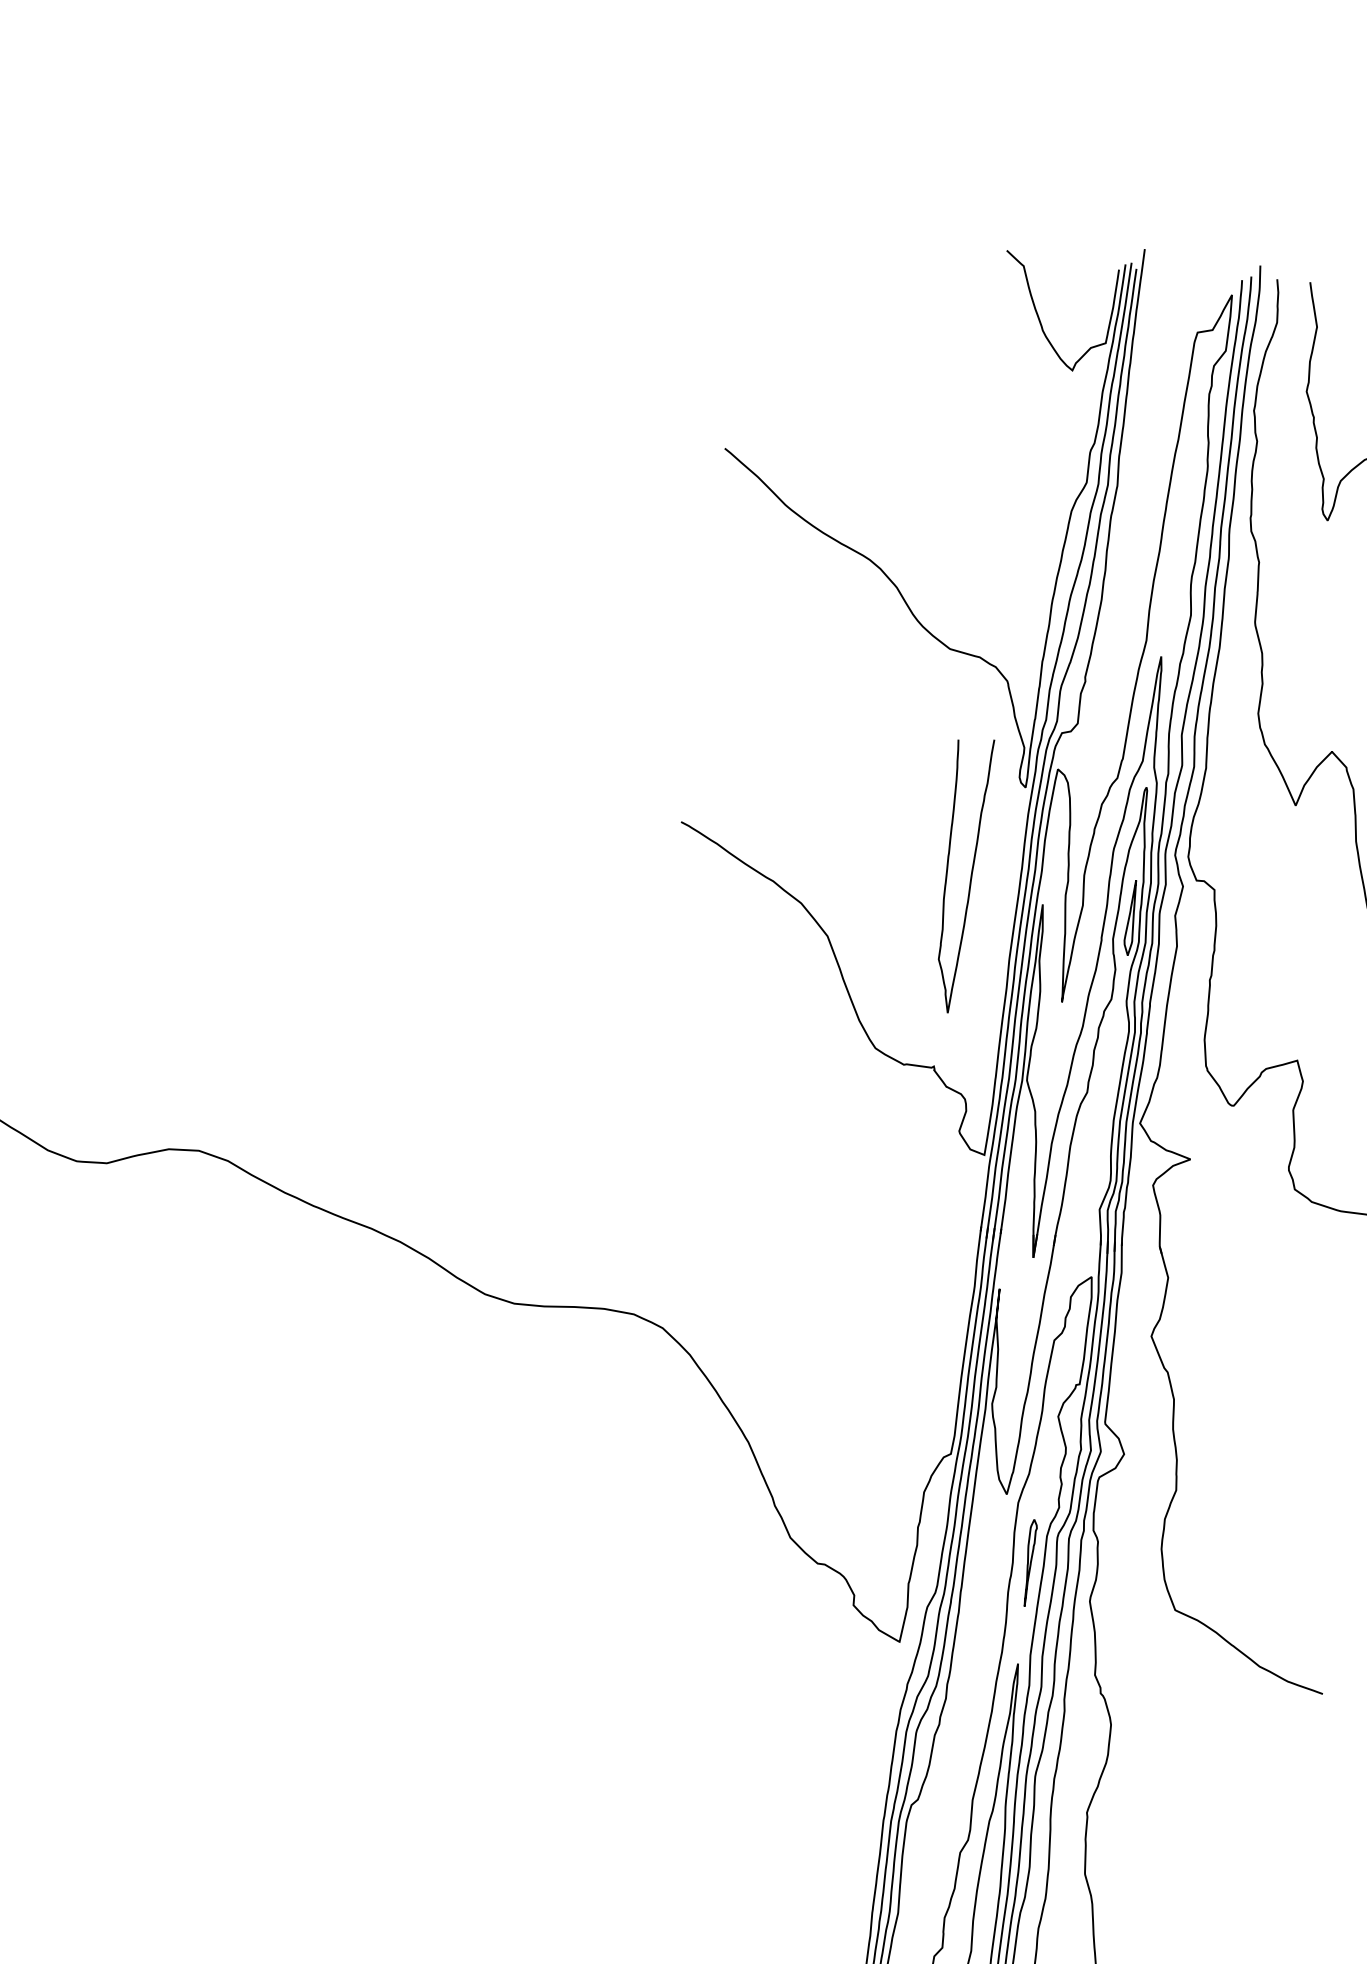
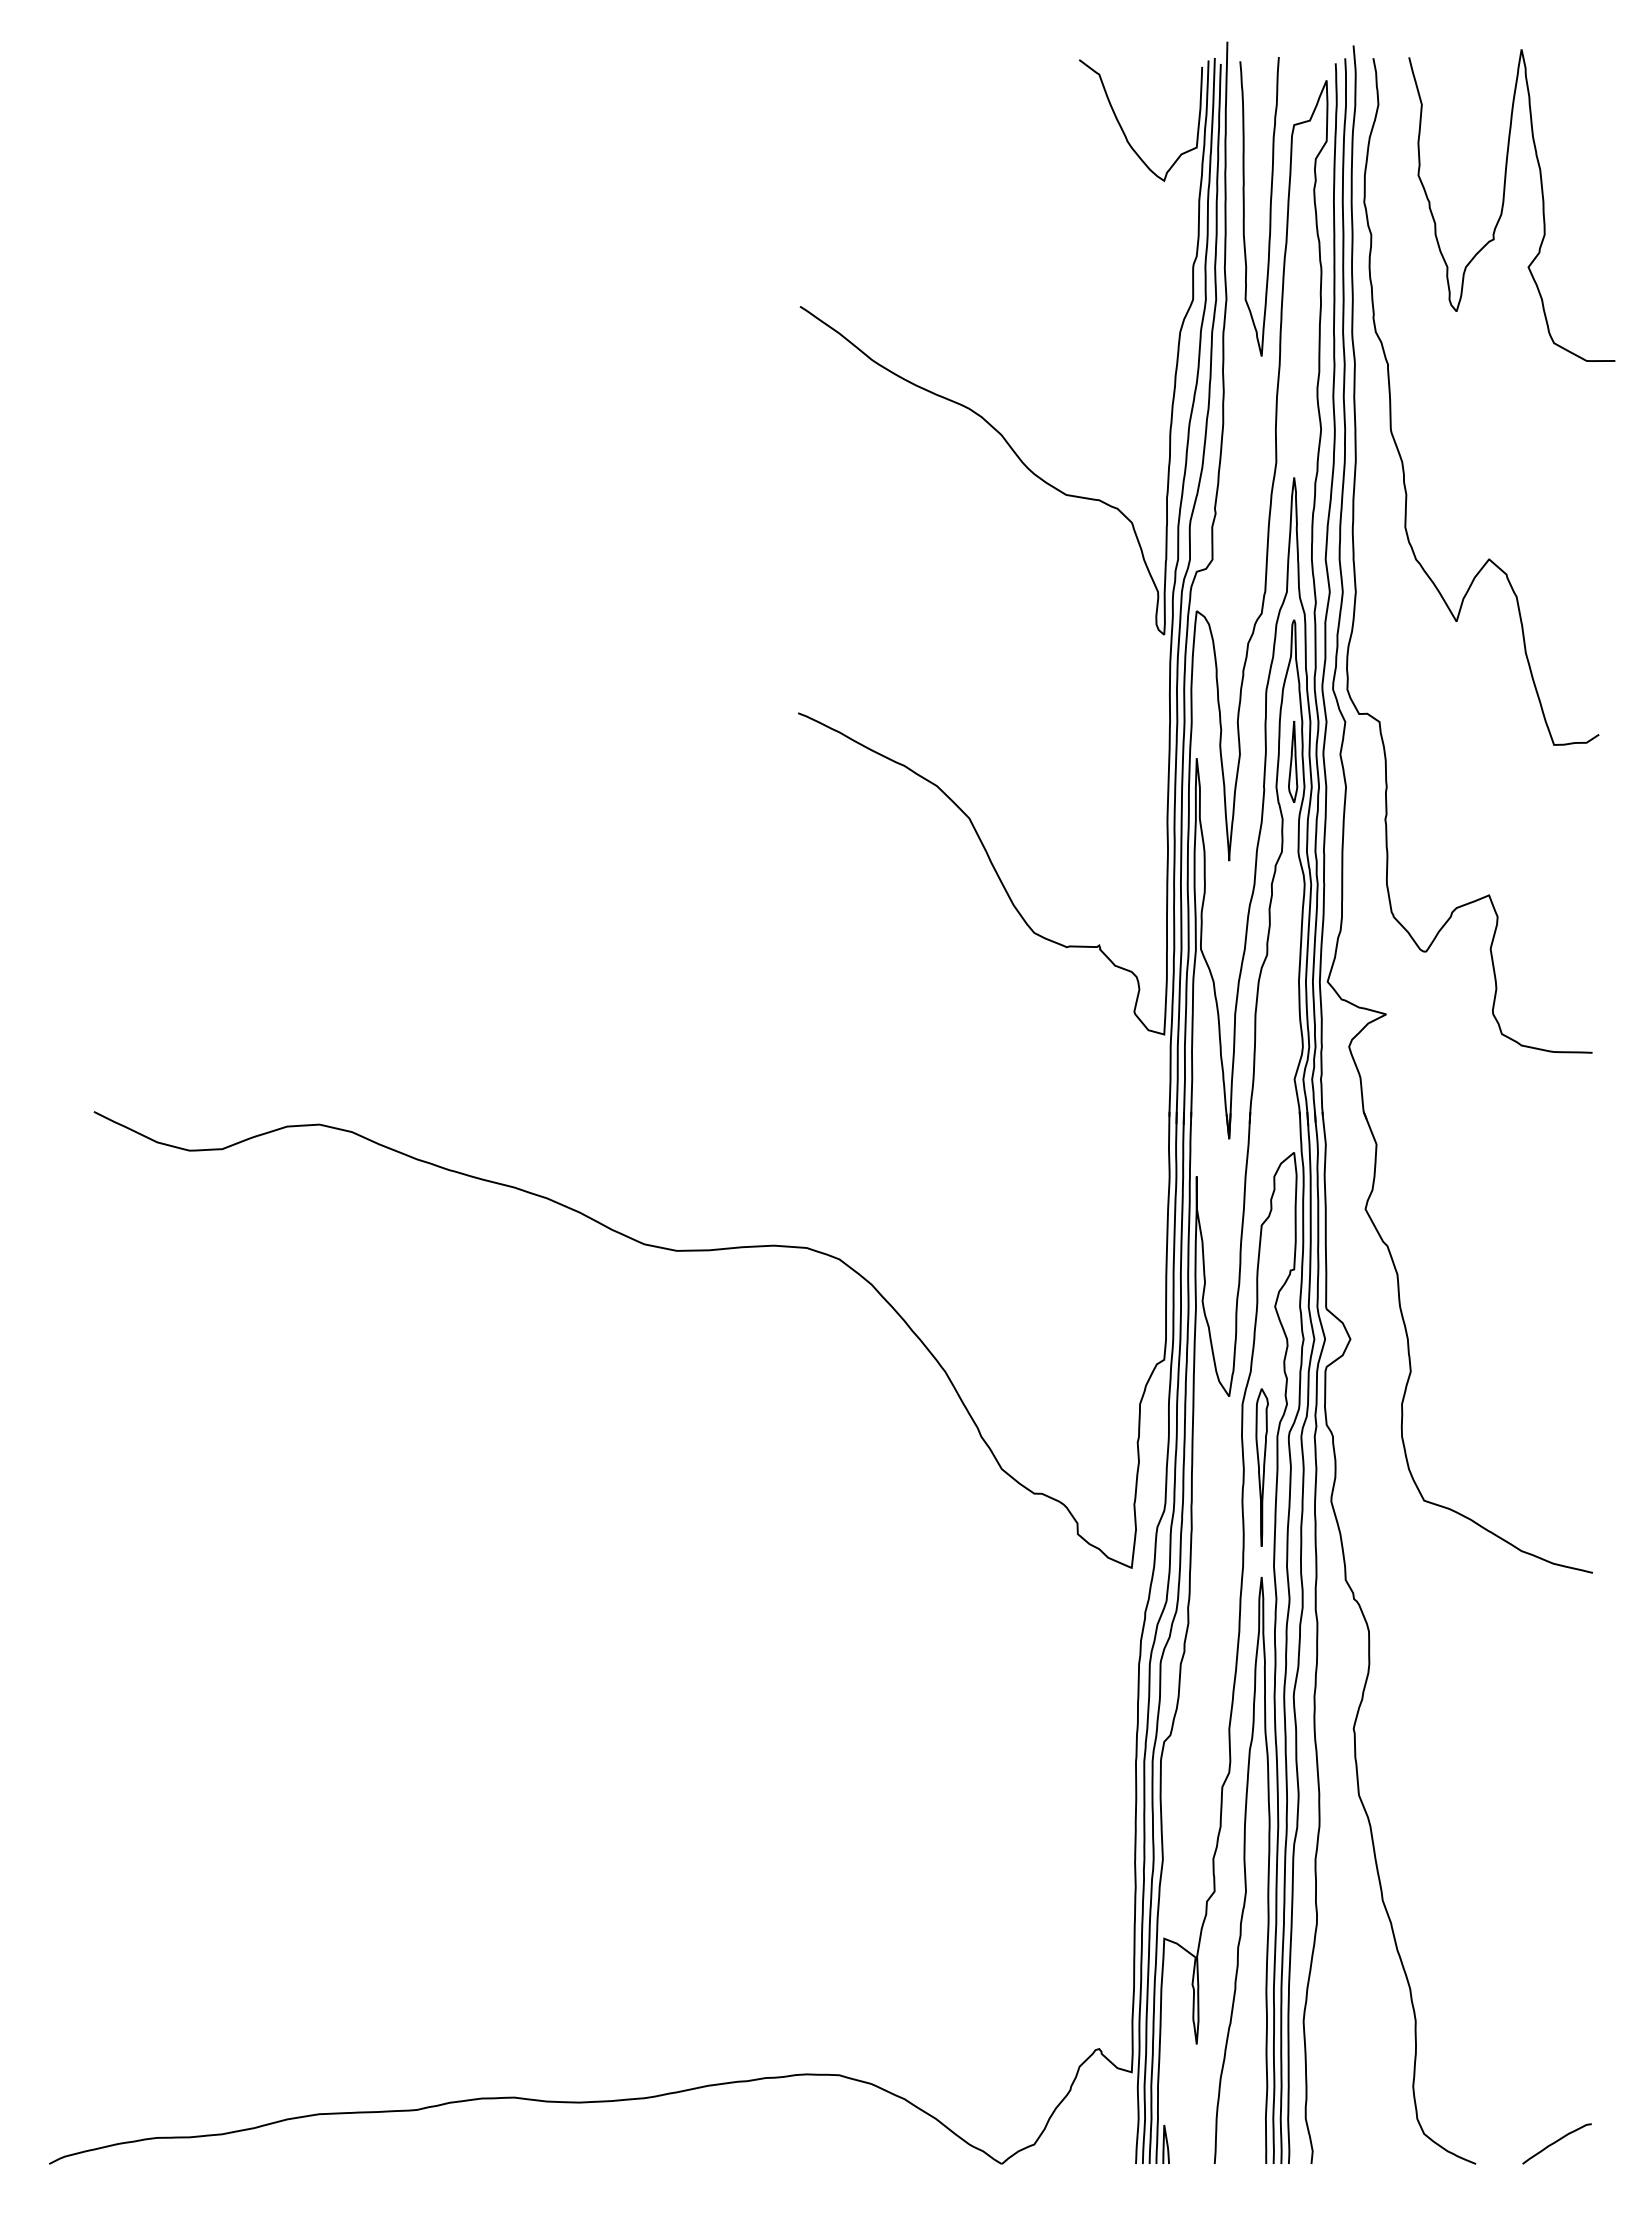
curve: (970, 876) -> (1269, 206), moved
part: (1029, 1562) -> (1261, 1467), size x1.67

